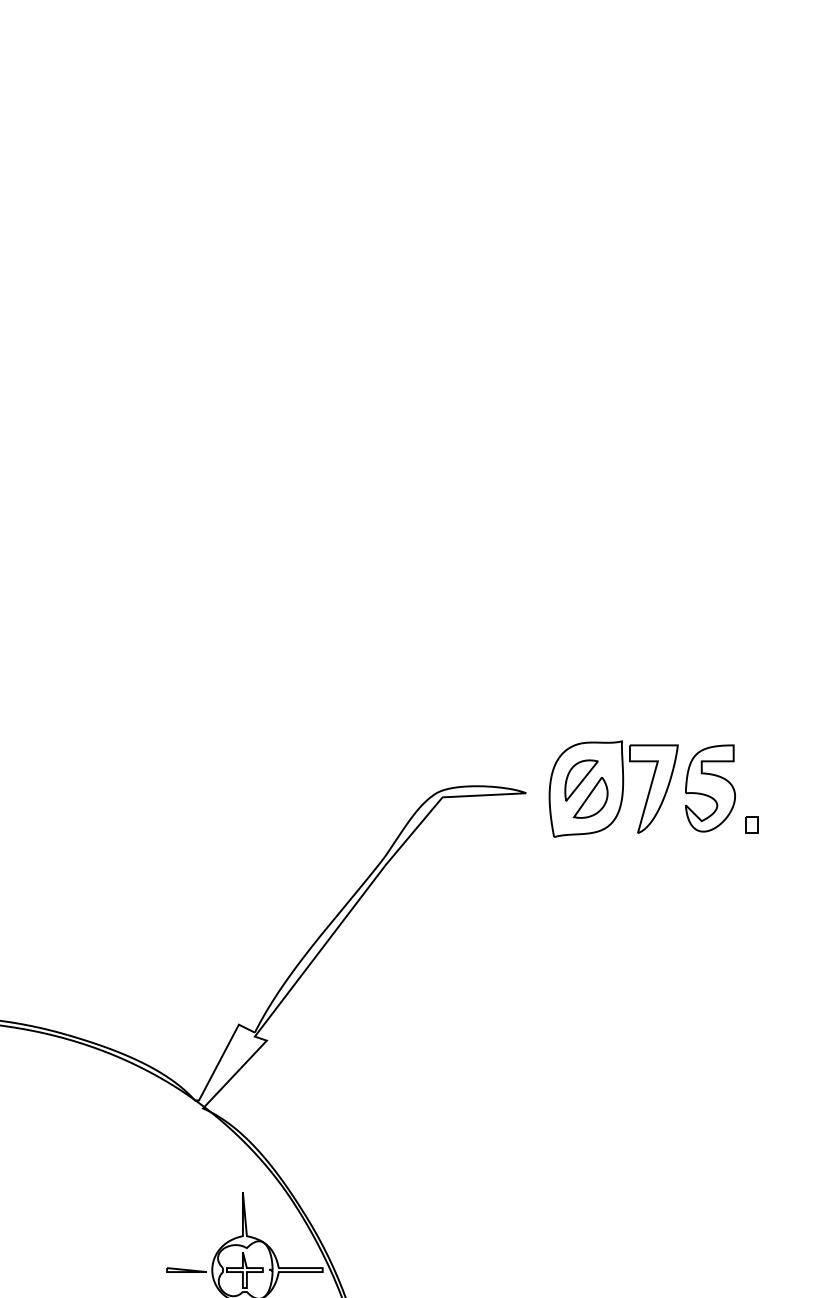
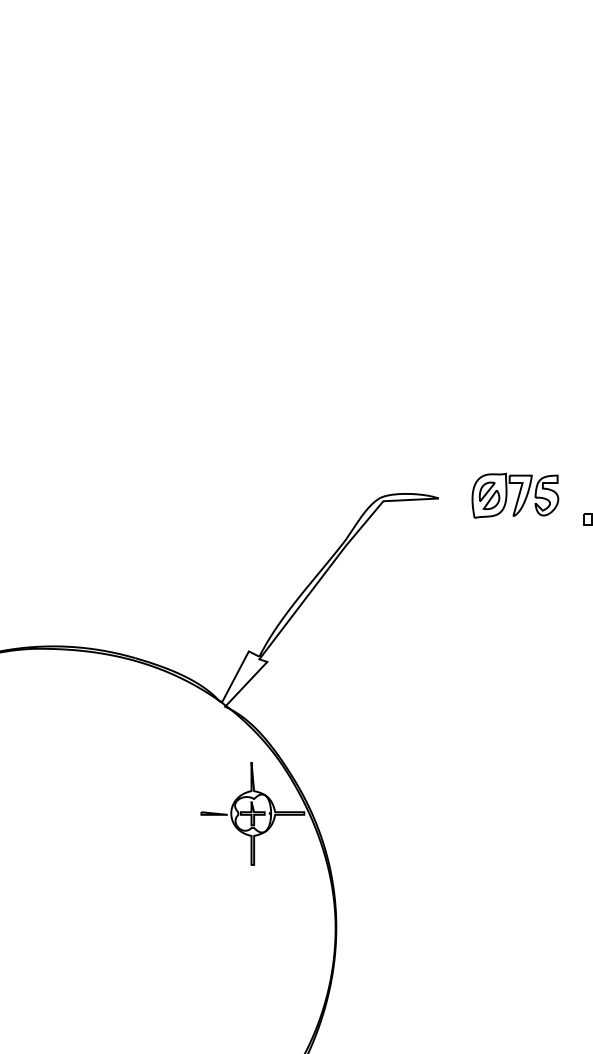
part: (642, 788) -> (515, 495), size x0.7

